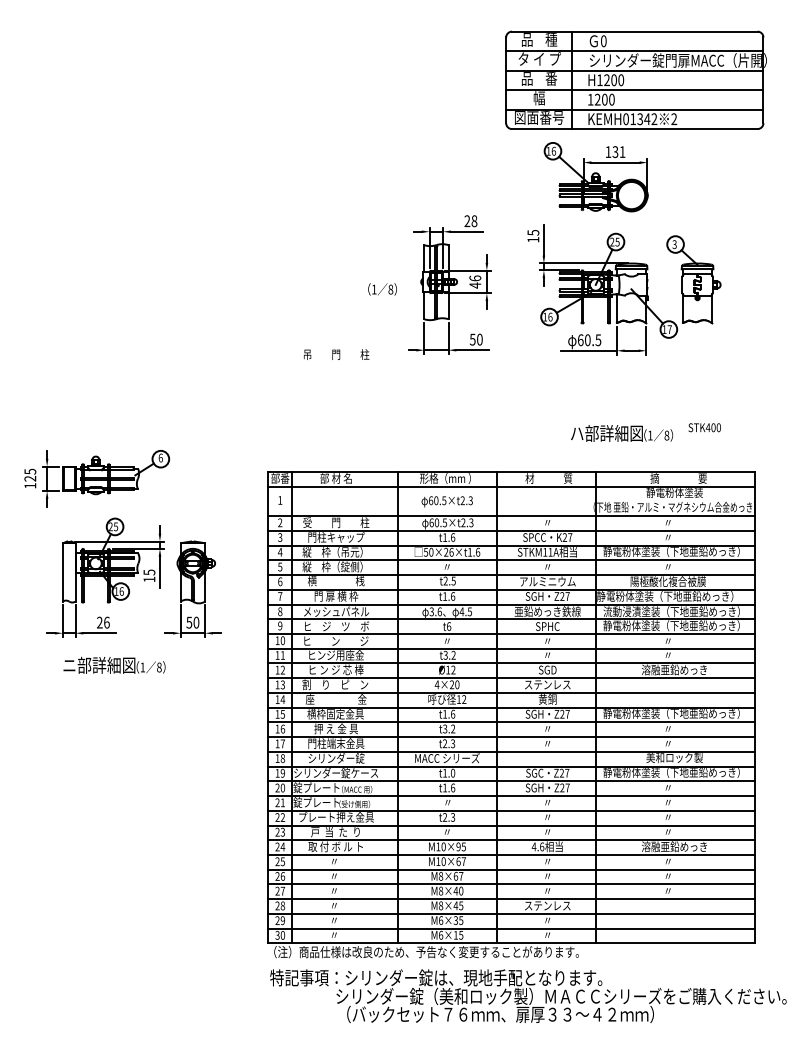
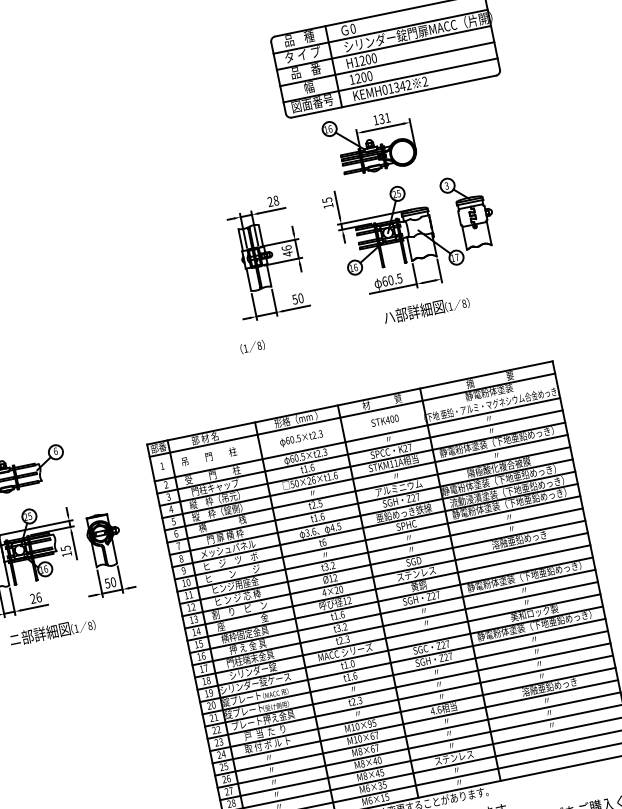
text: (382, 289) -> (252, 347), moved
text: (336, 354) -> (209, 456), moved
text: (704, 427) -> (384, 420), moved
text: (622, 433) -> (426, 309), moved

